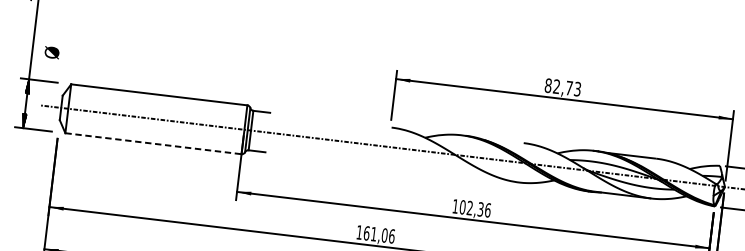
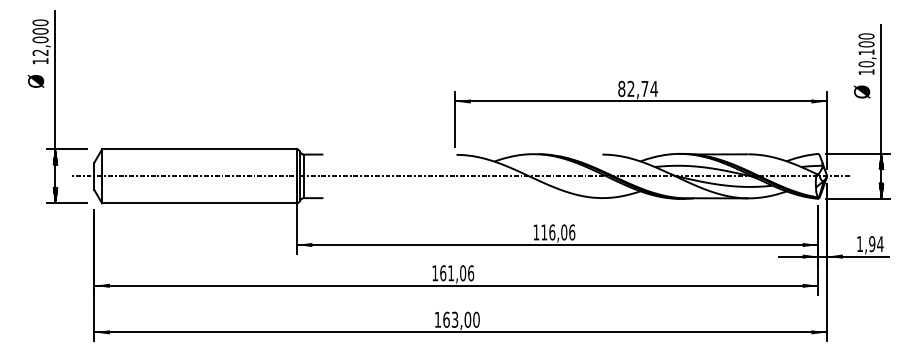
text: (51, 52) -> (35, 81), moved
text: (577, 88) -> (653, 88), 82,73 -> 82,74
line: (153, 143) -> (199, 203), dashed -> solid
text: (471, 208) -> (554, 232), 102,36 -> 116,06

